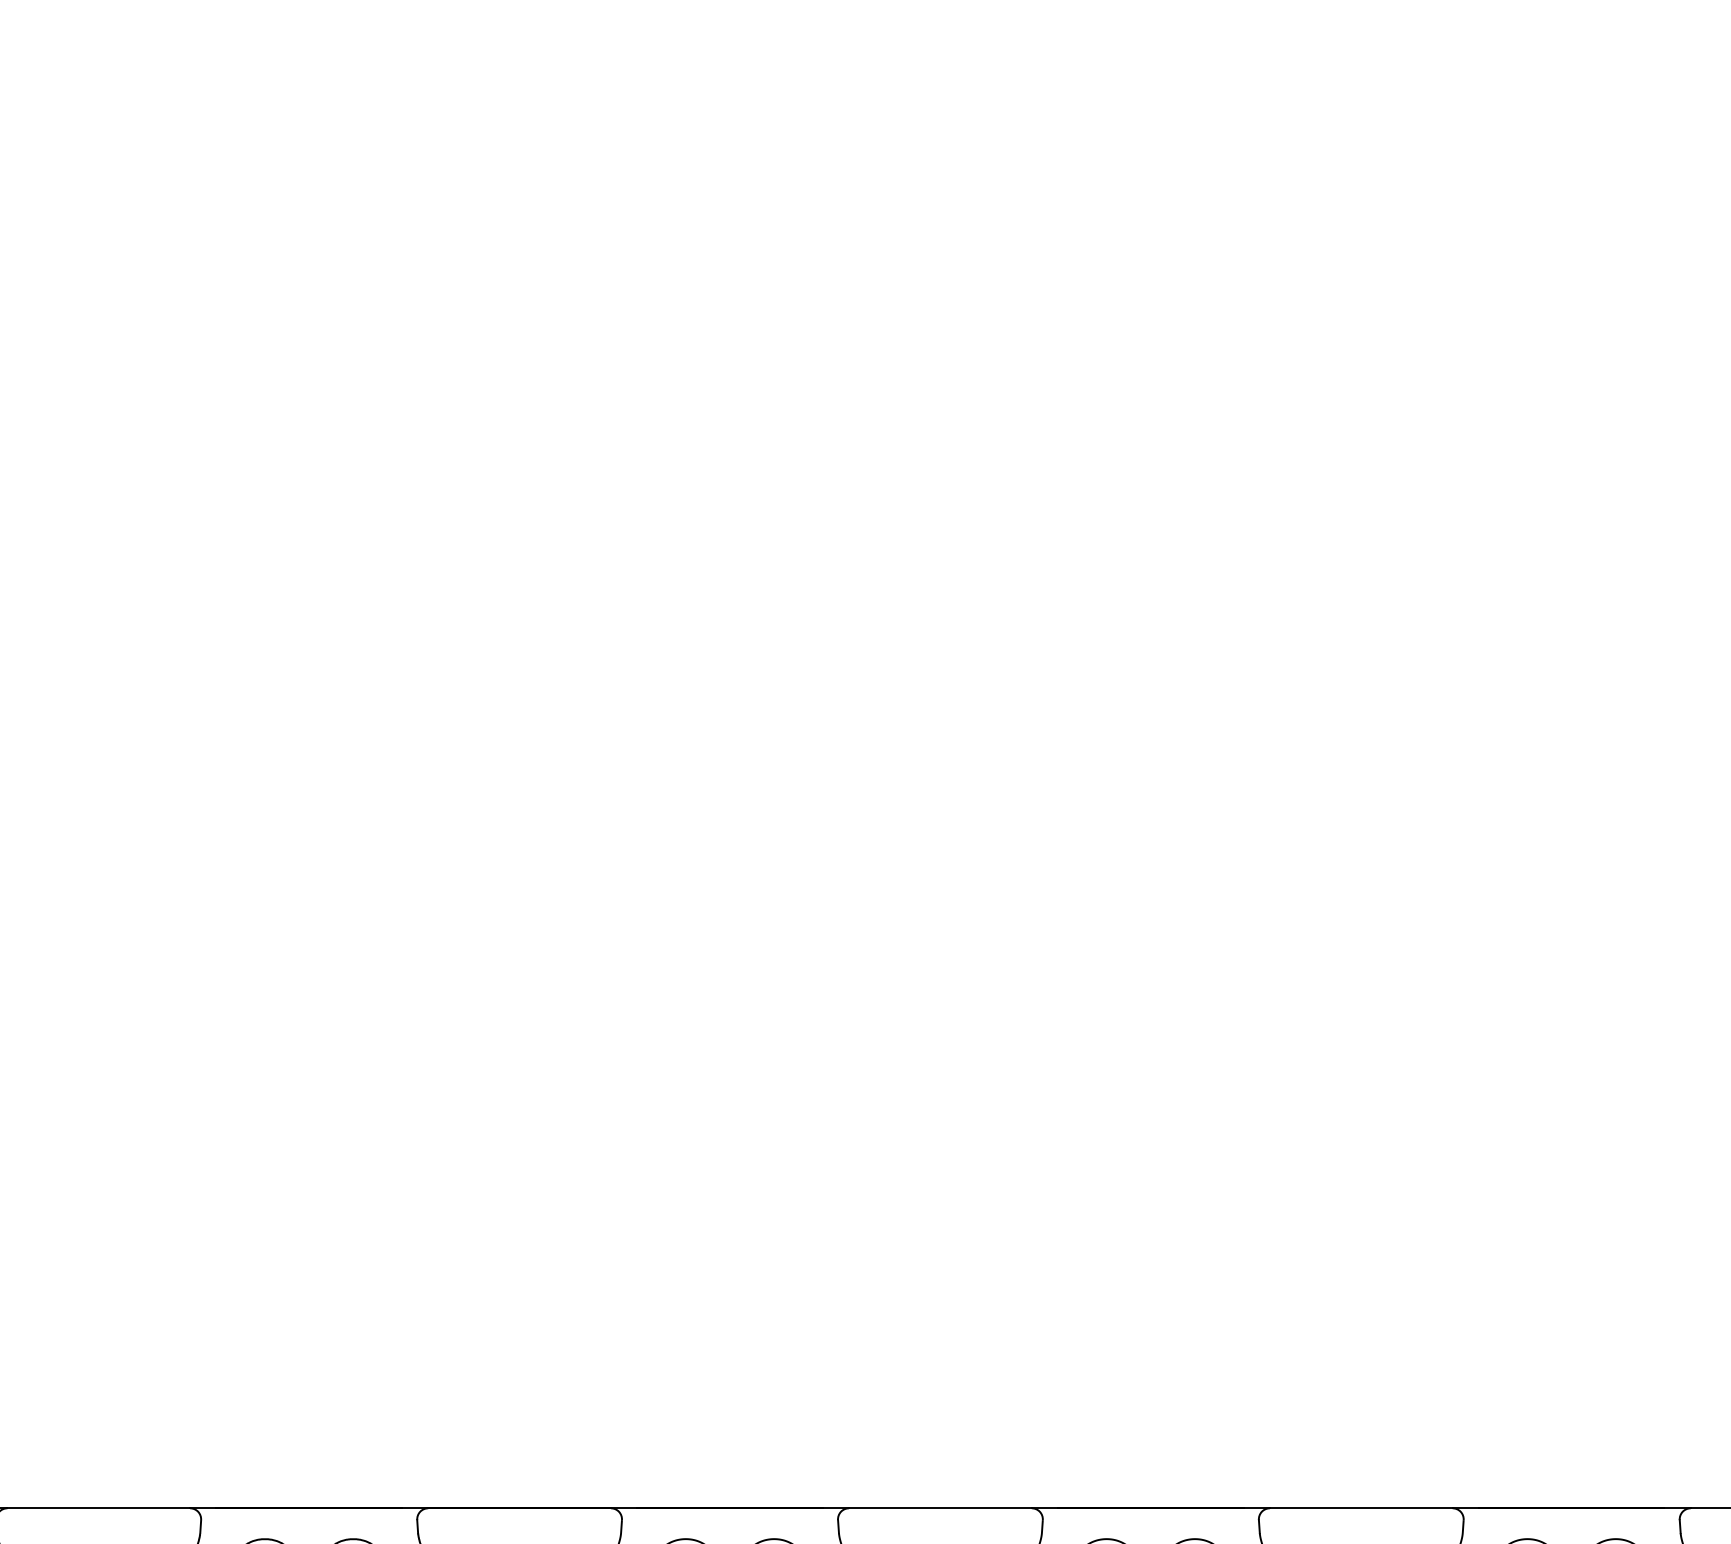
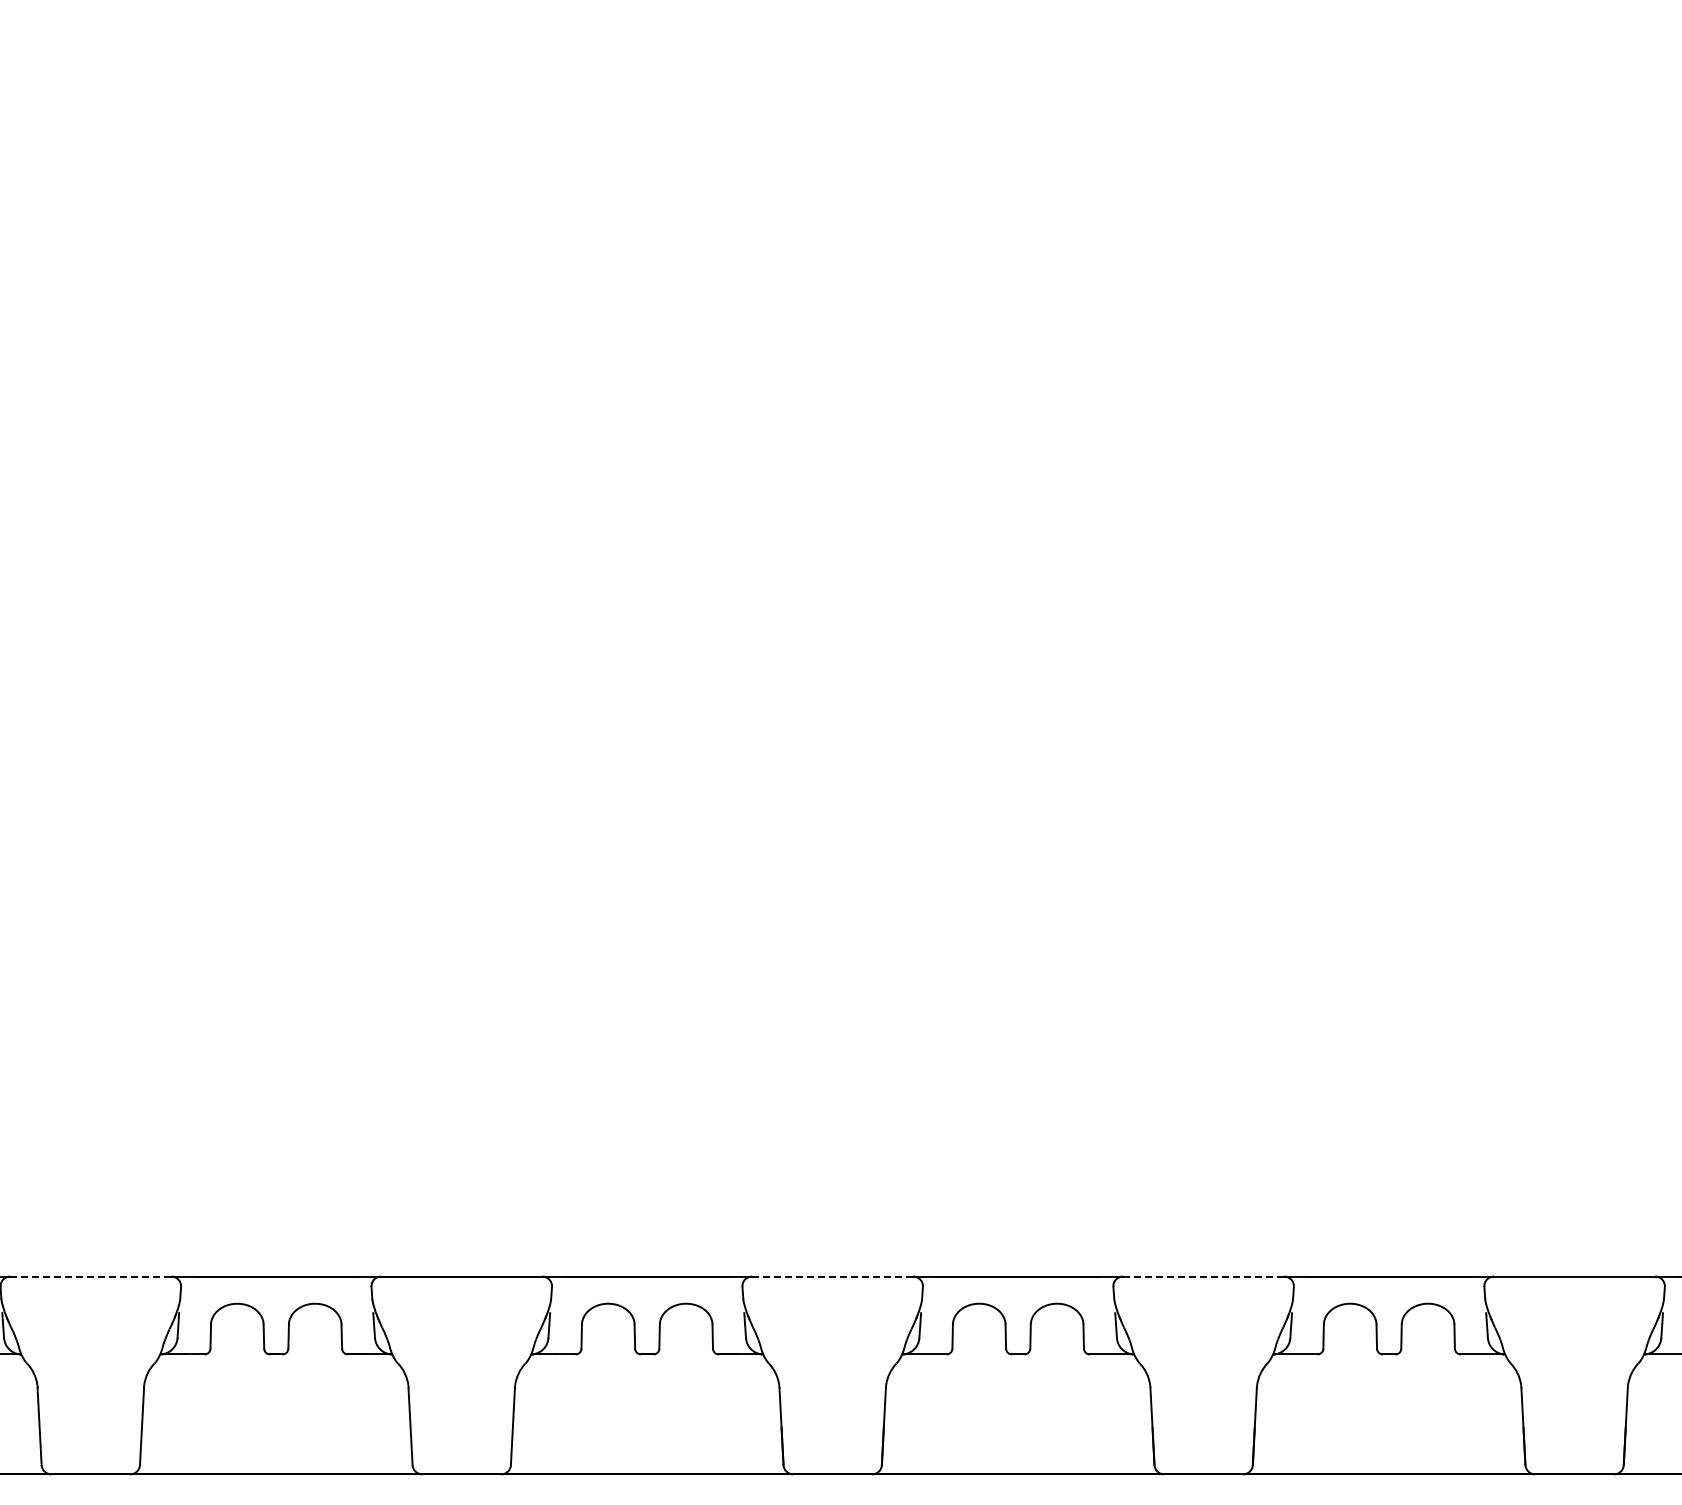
line: (98, 1508) -> (90, 1276), solid -> dashed
line: (940, 1508) -> (832, 1276), solid -> dashed
line: (1361, 1508) -> (1203, 1276), solid -> dashed

